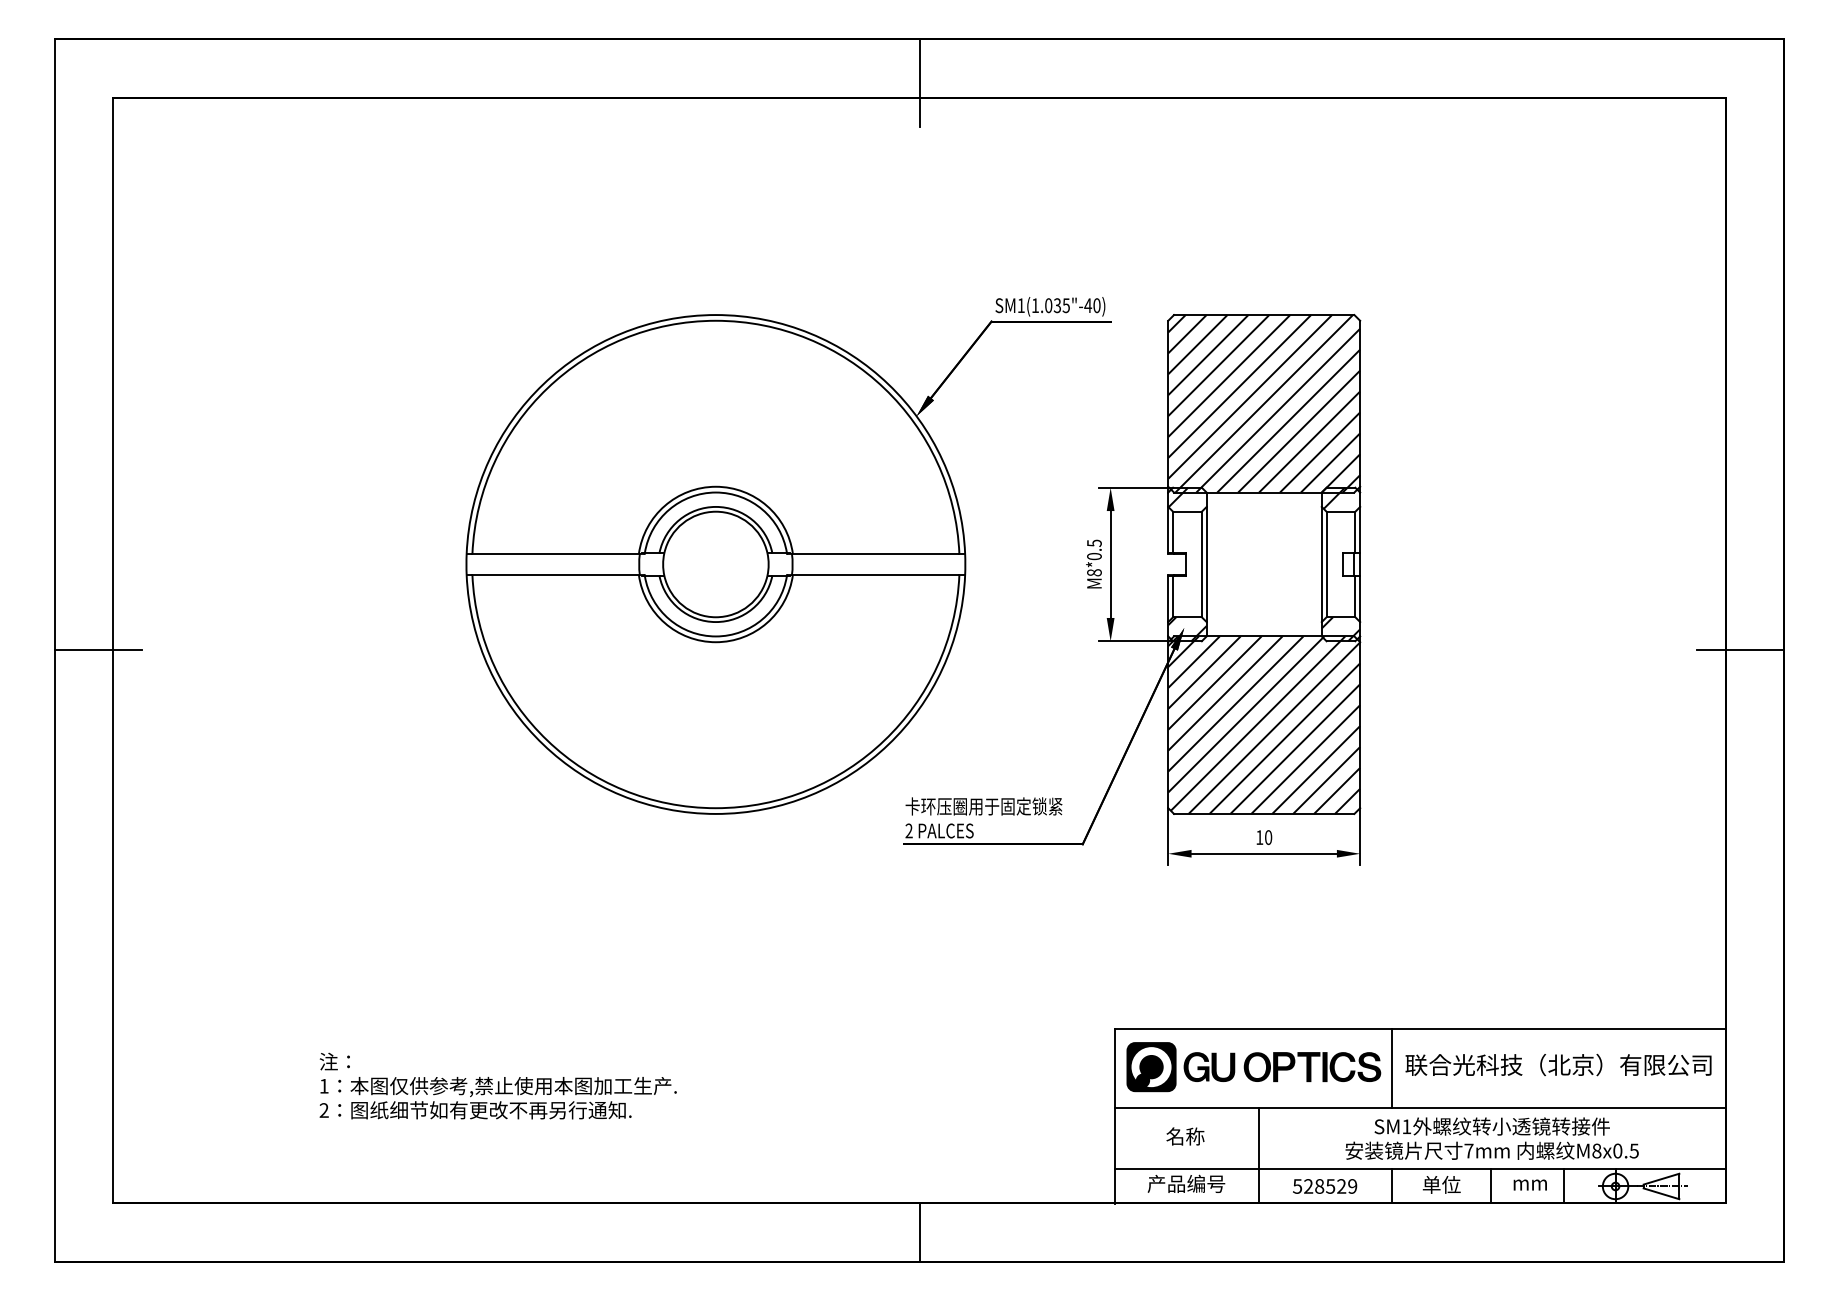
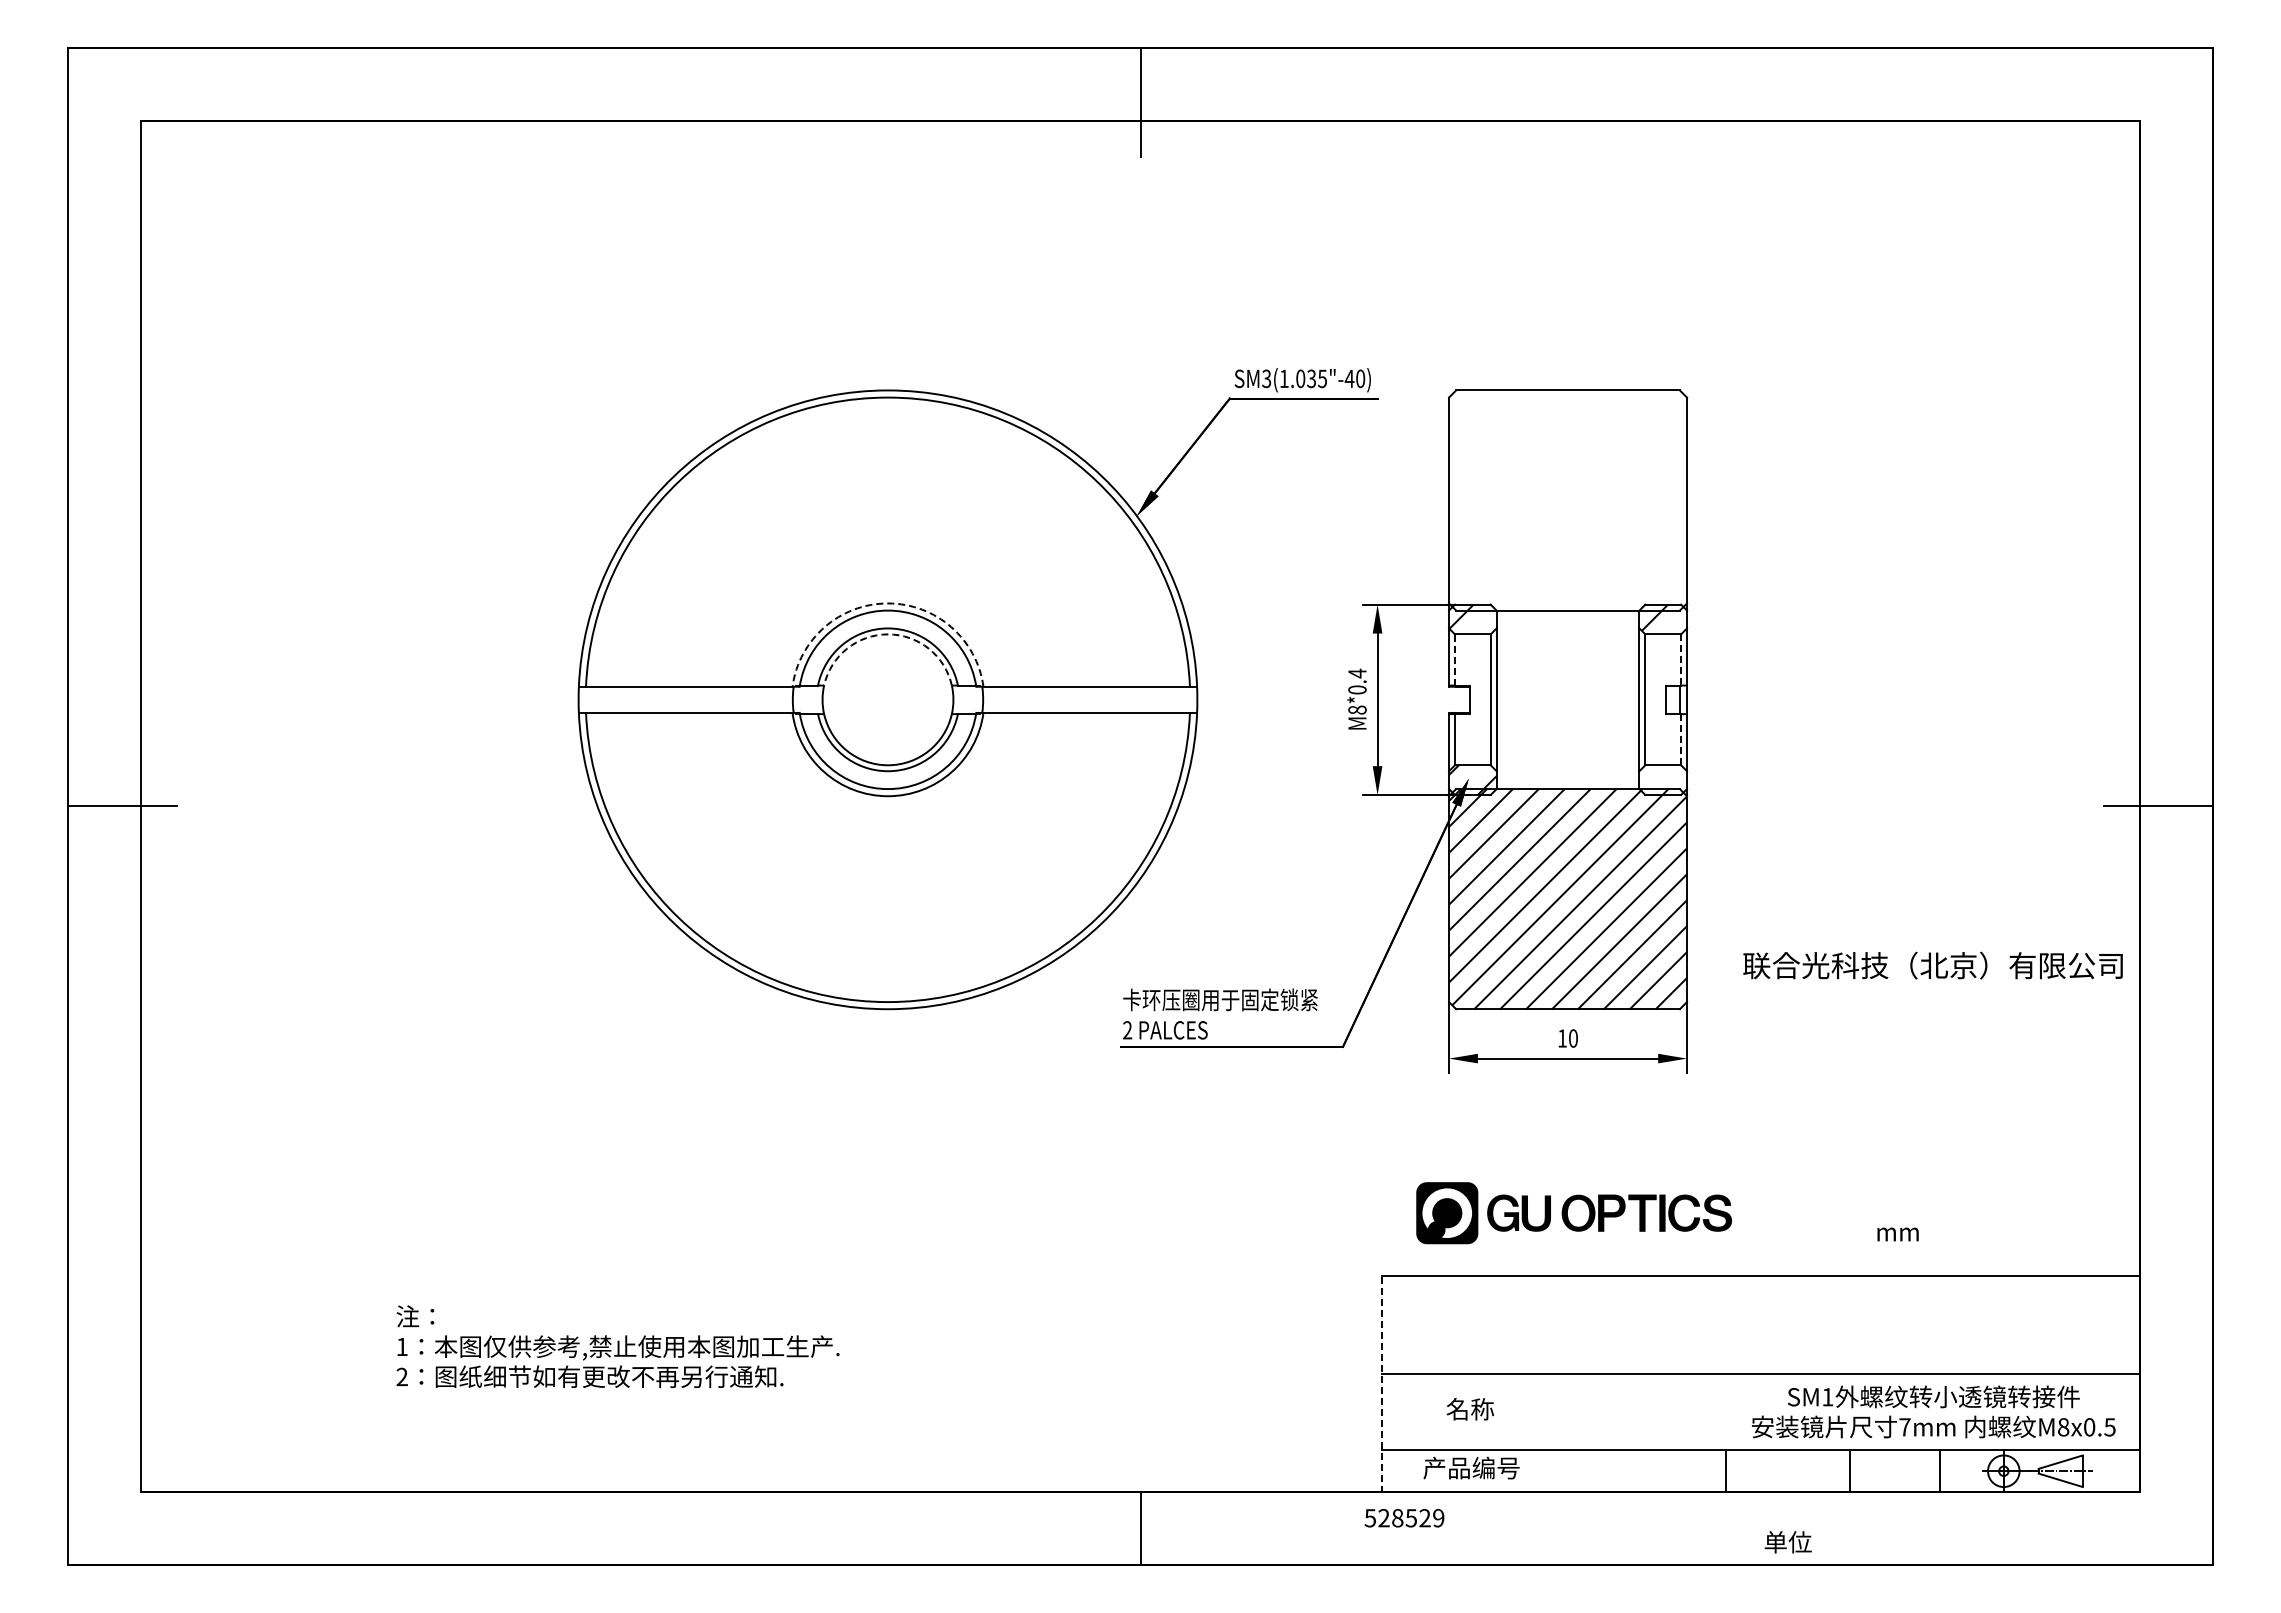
text: (1021, 305) -> (1266, 378), SM1(1.035"-40) -> SM3(1.035"-40)
hatch: (1264, 403) -> (1568, 500), removed
arc: (716, 486) -> (888, 603), solid -> dashed
arc: (716, 511) -> (888, 634), solid -> dashed
line: (1172, 531) -> (1454, 659), solid -> dashed
line: (1355, 531) -> (1681, 659), solid -> dashed
text: (1094, 543) -> (1357, 673), M8*0.5 -> M8*0.4
line: (1355, 596) -> (1681, 739), solid -> dashed
hatch: (1341, 629) -> (1663, 780), removed
text: (1558, 1064) -> (1932, 965), moved
part: (1253, 1067) -> (1573, 1213), moved
line: (1391, 1068) -> (1726, 1324), removed
line: (1114, 1115) -> (1382, 1383), solid -> dashed
text: (1491, 1138) -> (1933, 1411), moved
line: (1258, 1156) -> (1561, 1433), removed
text: (1441, 1185) -> (1787, 1542), moved
text: (1529, 1185) -> (1897, 1234), moved
text: (1325, 1186) -> (1404, 1518), moved

